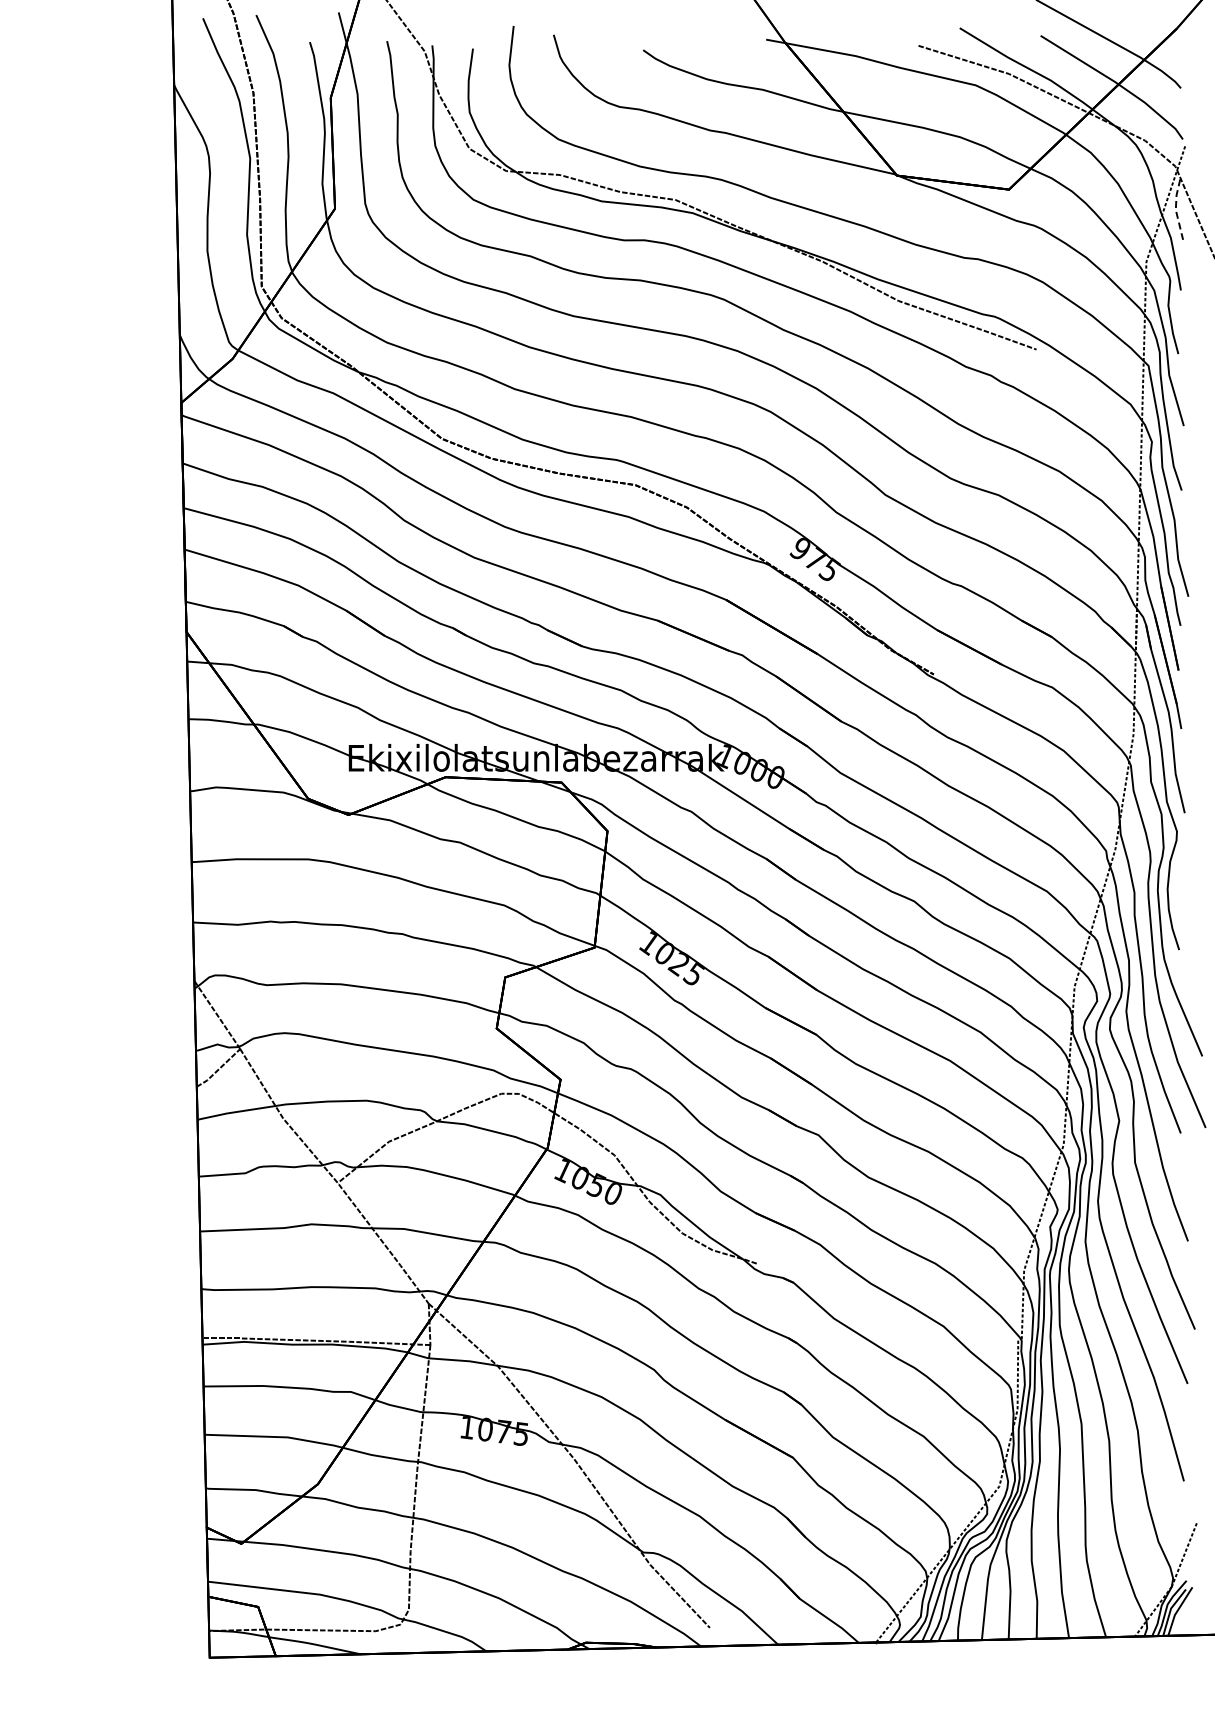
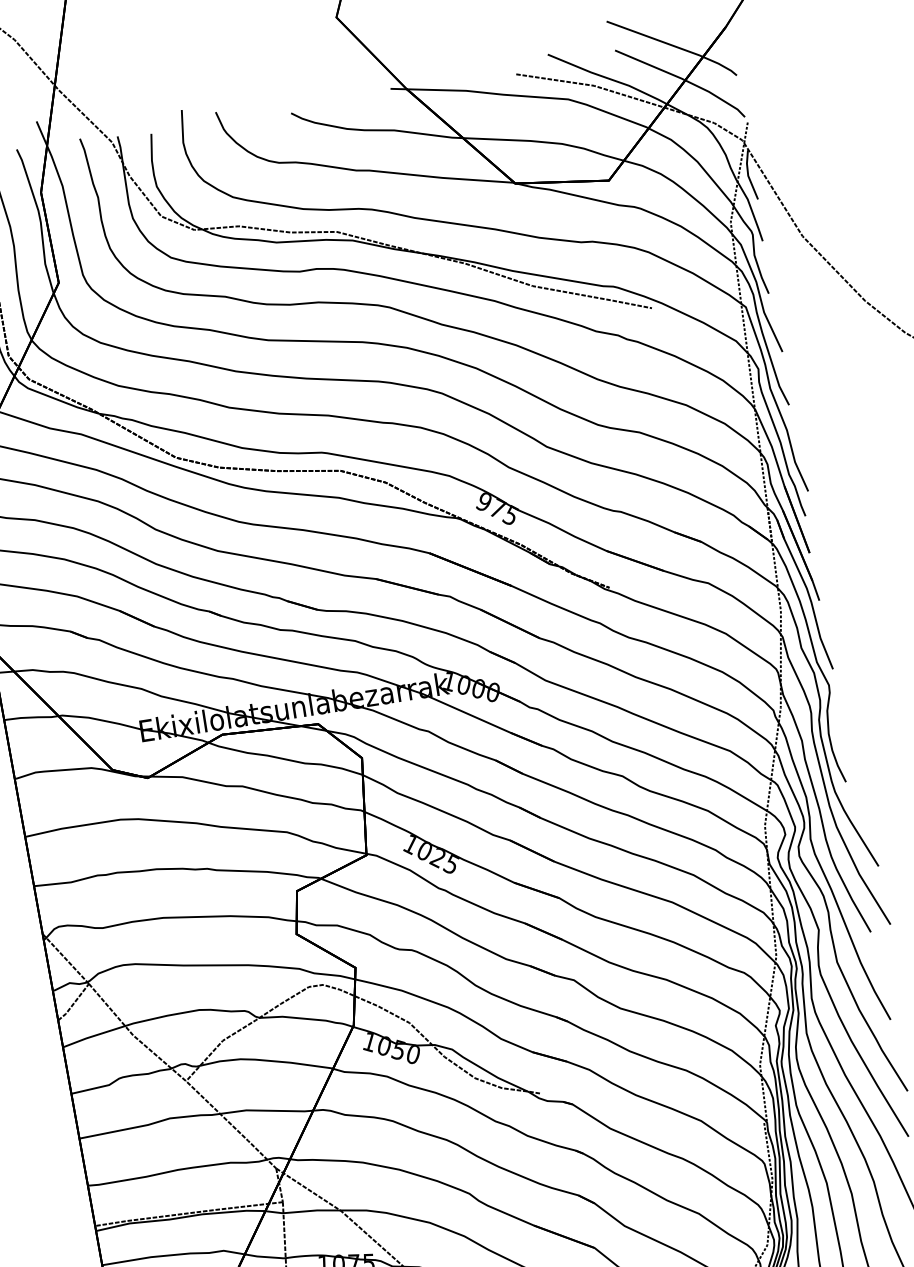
line: (1175, 209) -> (747, 175), dashed -> solid

